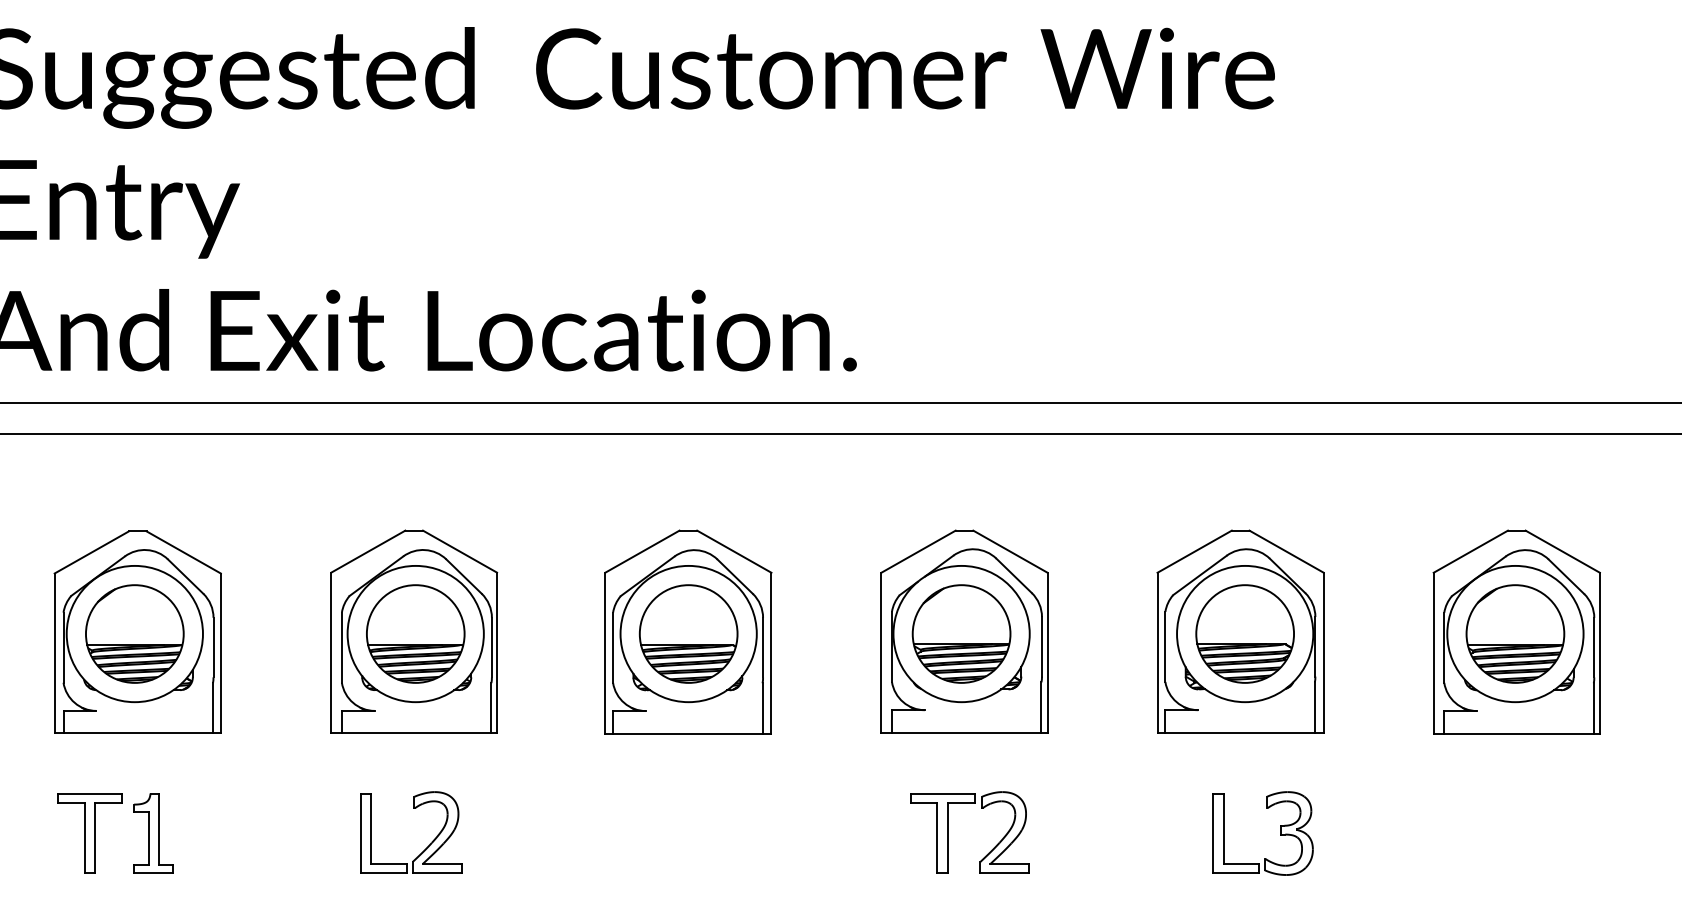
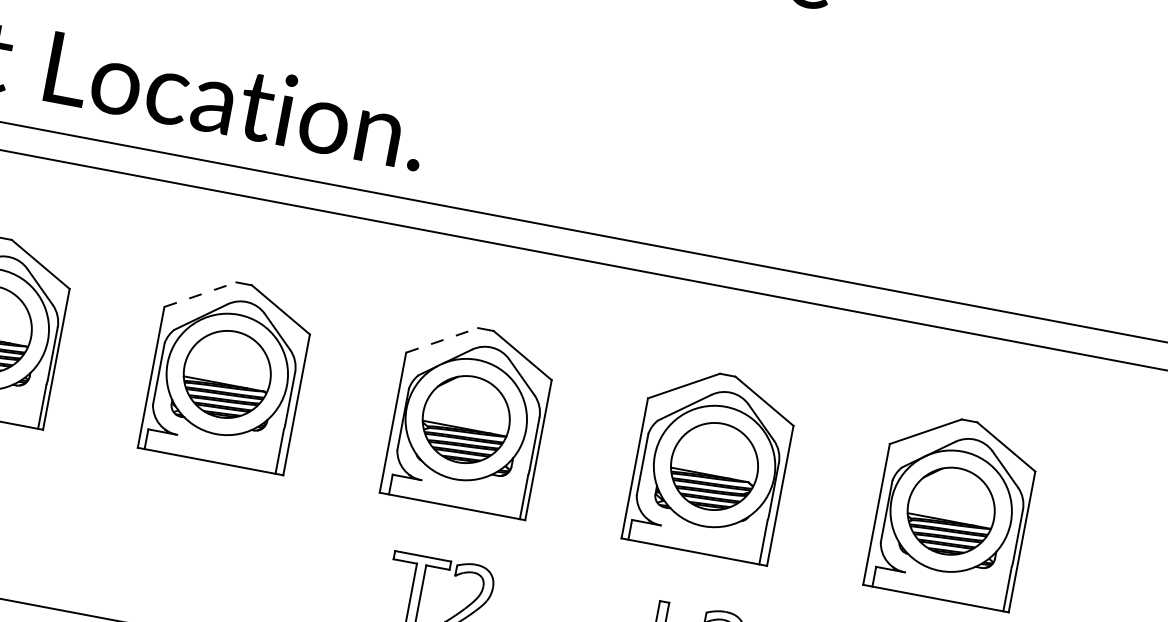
line: (642, 551) -> (200, 294), solid -> dashed
line: (918, 551) -> (442, 340), solid -> dashed

